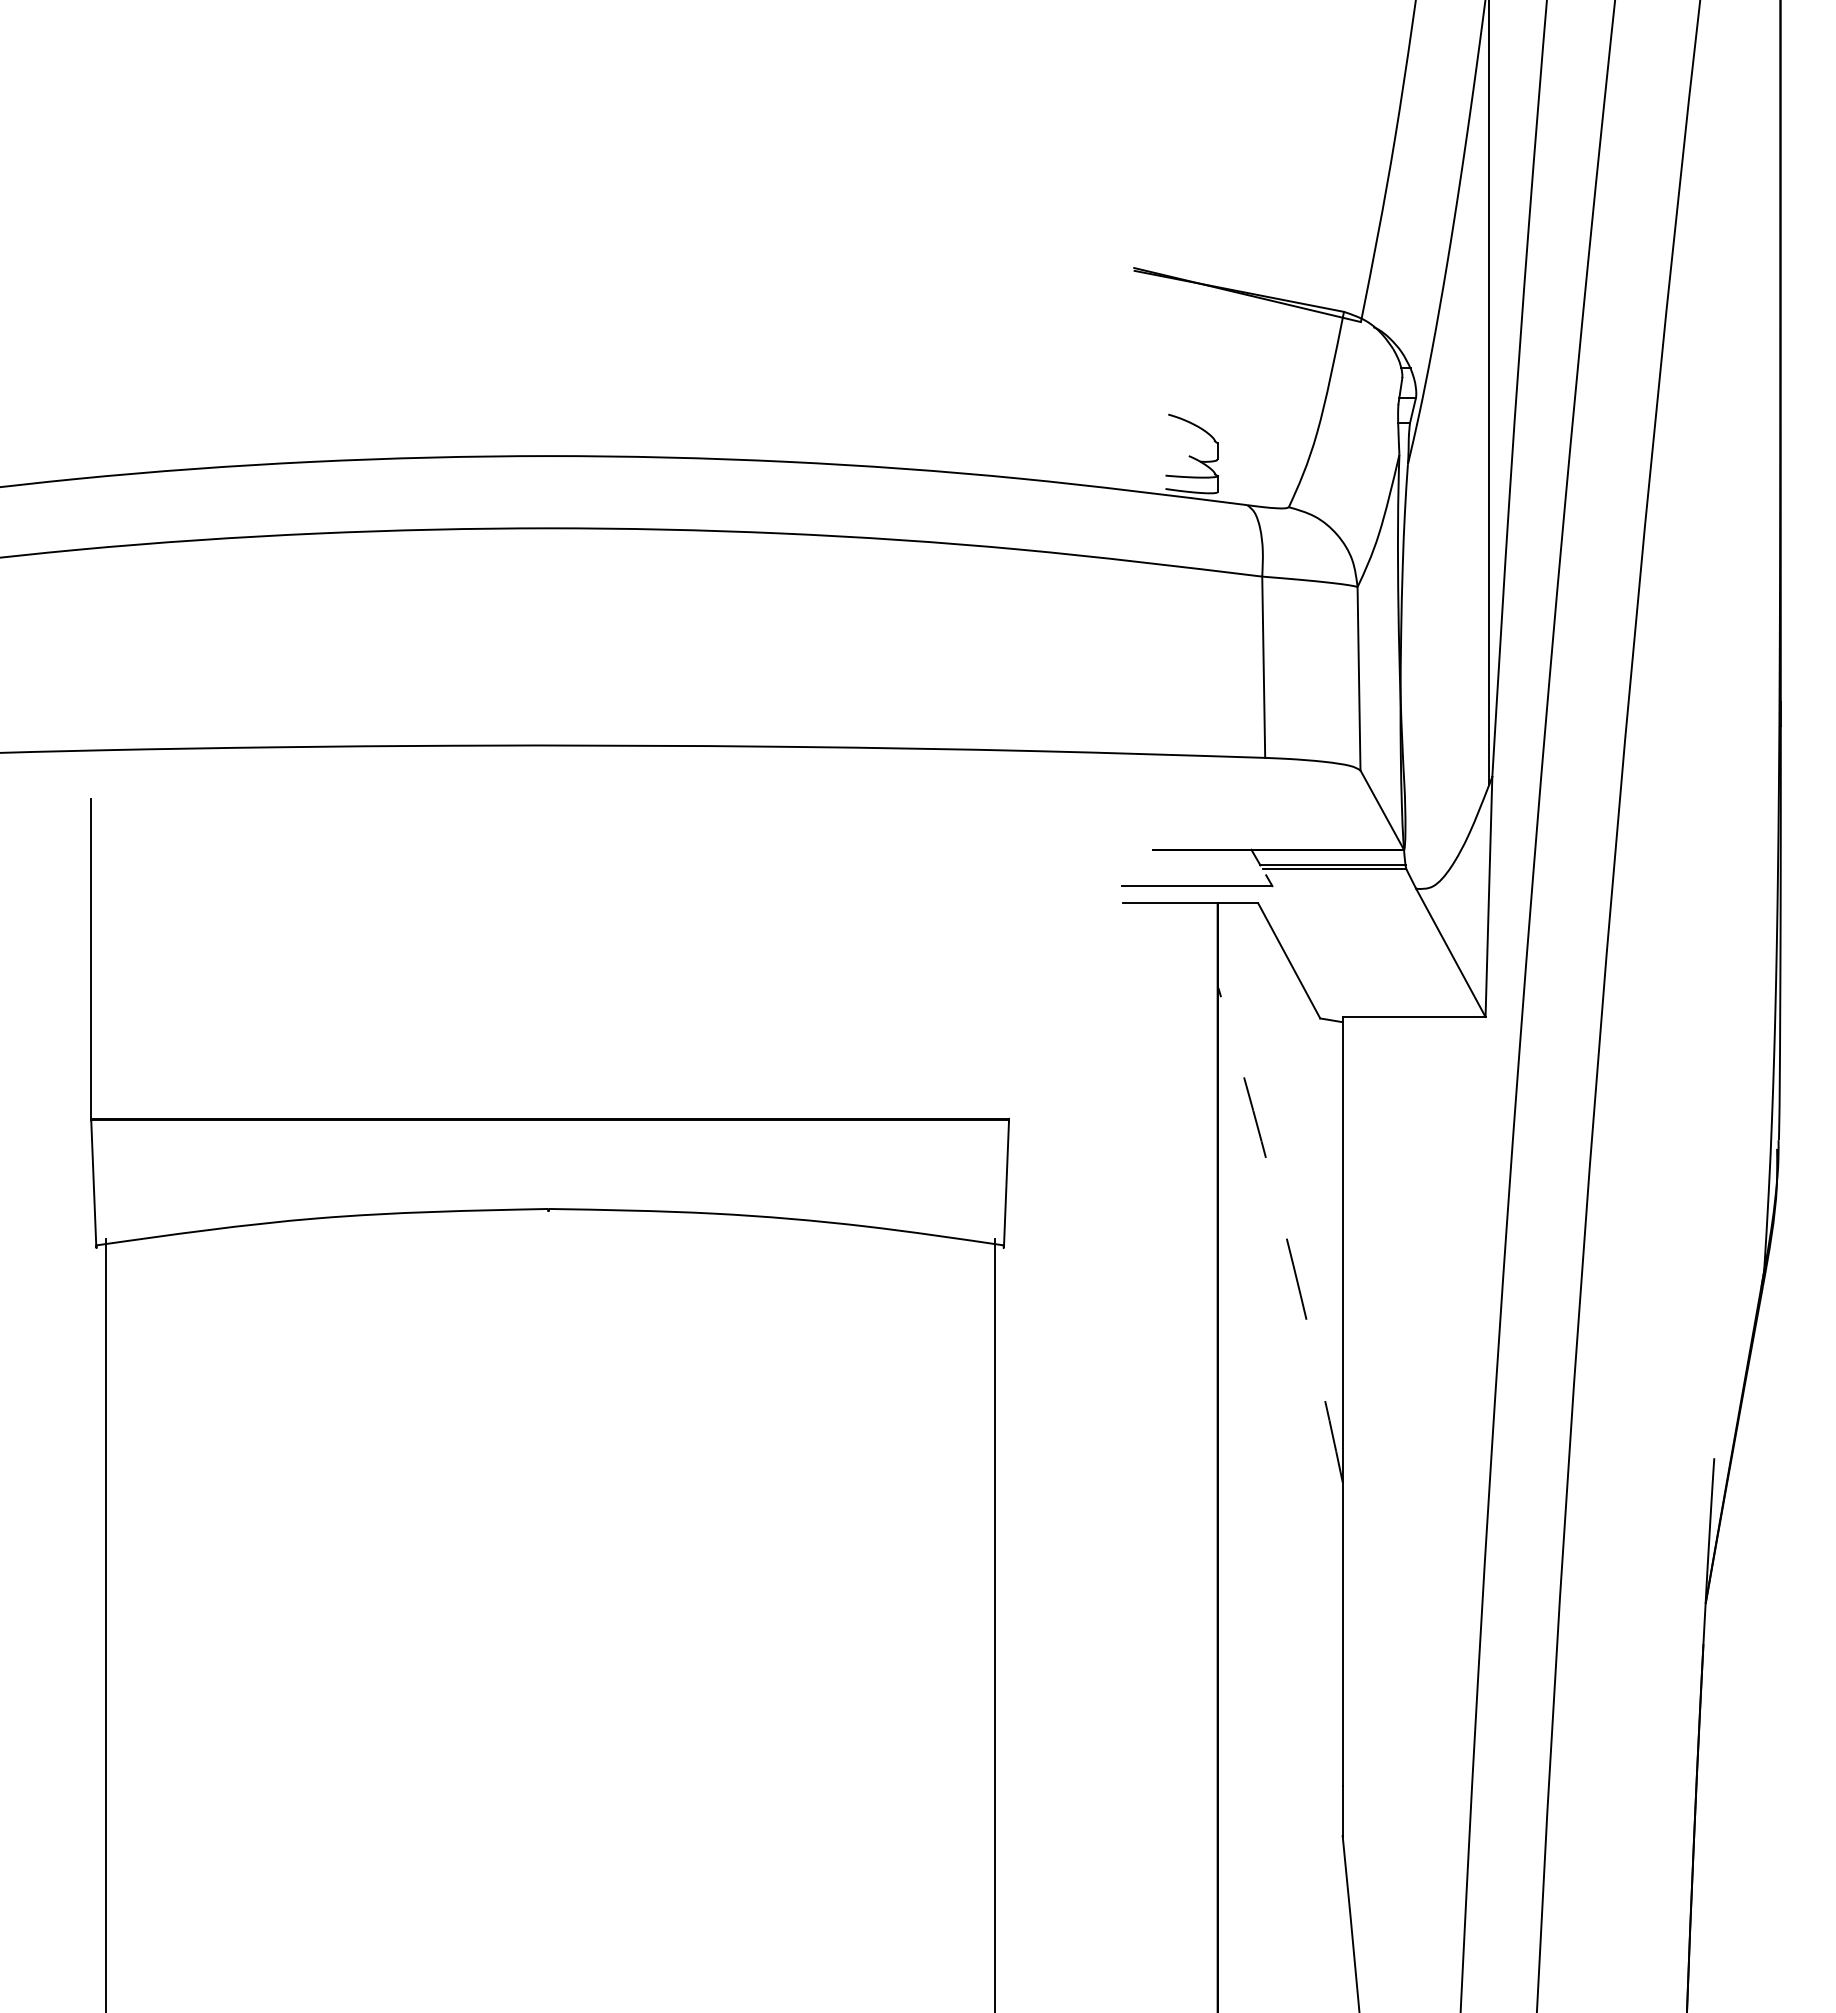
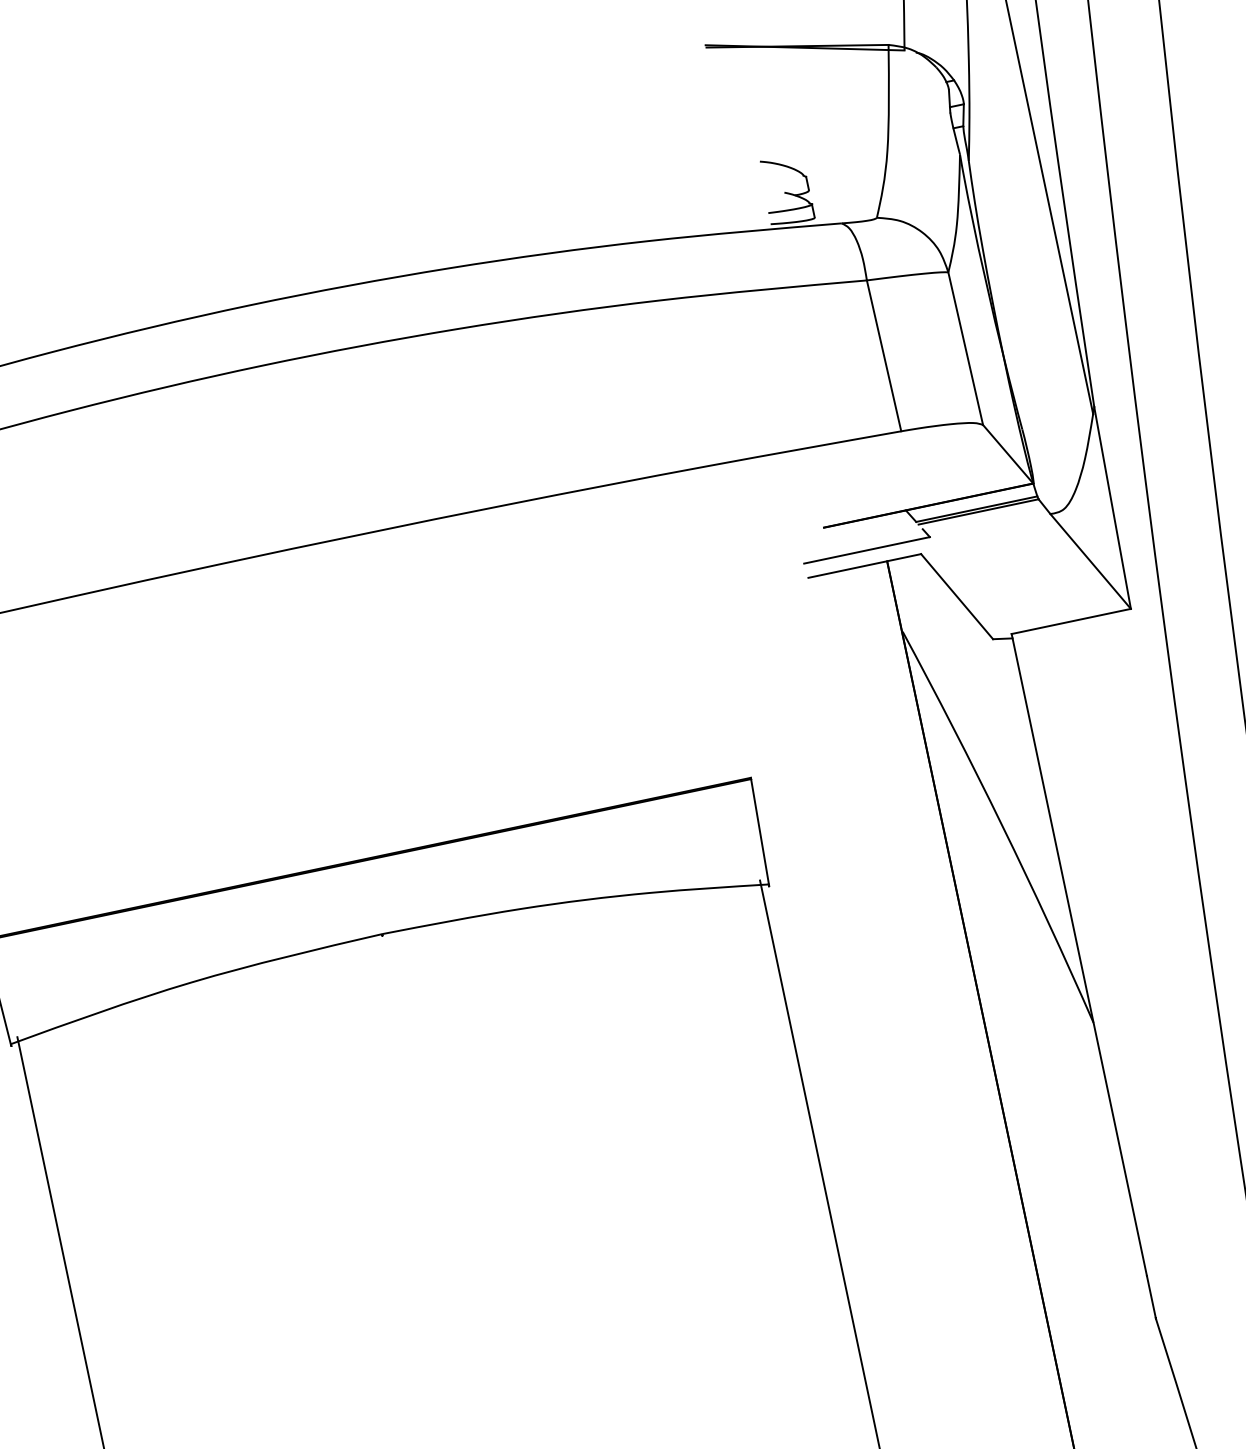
arc: (1285, 1234) -> (1002, 825), dashed -> solid

